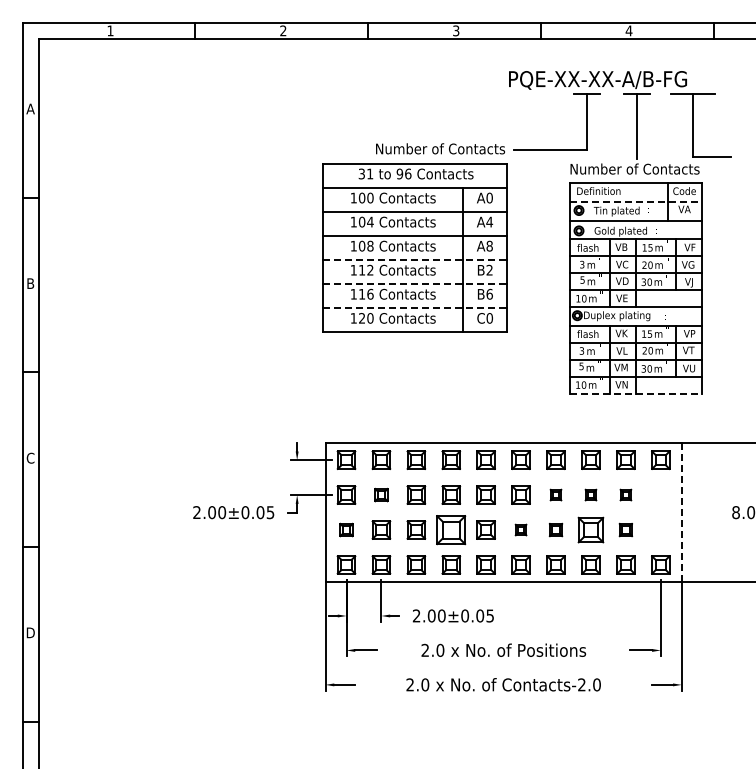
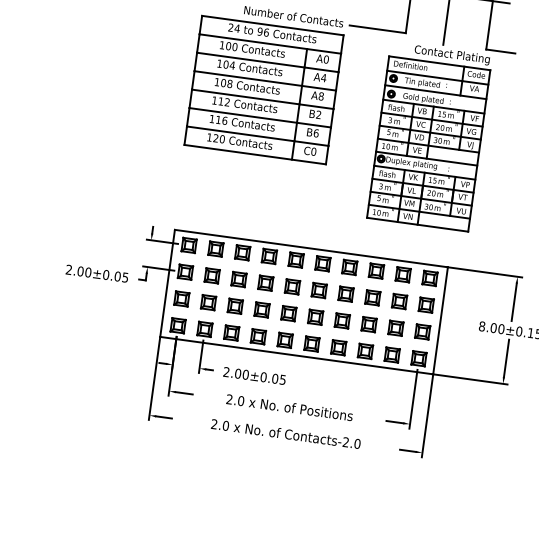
text: (634, 170) -> (440, 53), Number of Contacts -> Contact Plating
text: (365, 173) -> (233, 27), 31 -> 24
line: (636, 201) -> (438, 77), dashed -> solid
line: (415, 260) -> (262, 99), dashed -> solid
line: (415, 284) -> (260, 118), dashed -> solid
line: (415, 308) -> (257, 136), dashed -> solid
line: (636, 393) -> (418, 224), dashed -> solid
part: (381, 494) -> (212, 275), size x1.43
part: (555, 494) -> (345, 293), size x1.67
part: (590, 494) -> (372, 297), size x1.67
part: (625, 494) -> (399, 301), size x1.67
part: (660, 494) -> (426, 304), added
line: (681, 512) -> (440, 320), dashed -> solid
part: (346, 529) -> (181, 298), size x1.43
part: (451, 529) -> (262, 309), size x0.62
part: (520, 529) -> (315, 316), size x1.67
part: (555, 529) -> (342, 320), size x1.43
part: (590, 529) -> (368, 324), size x0.71
part: (625, 529) -> (395, 327), size x1.43
part: (660, 529) -> (422, 331), added

